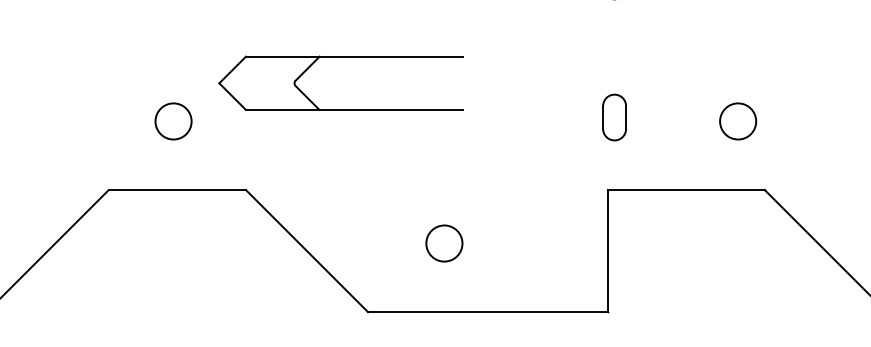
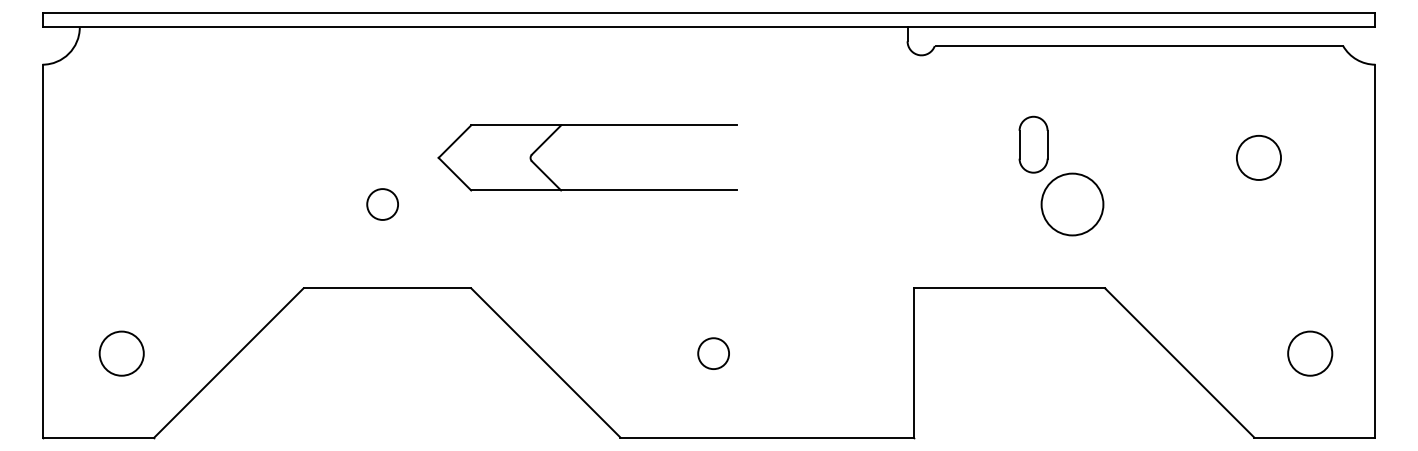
part: (614, 117) -> (1033, 144), moved
circle: (173, 121) -> (382, 204), size x0.7
circle: (738, 121) -> (1072, 204), size x1.4
circle: (444, 243) -> (713, 353), size x0.7

